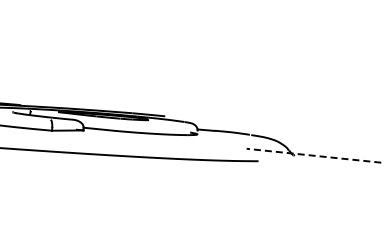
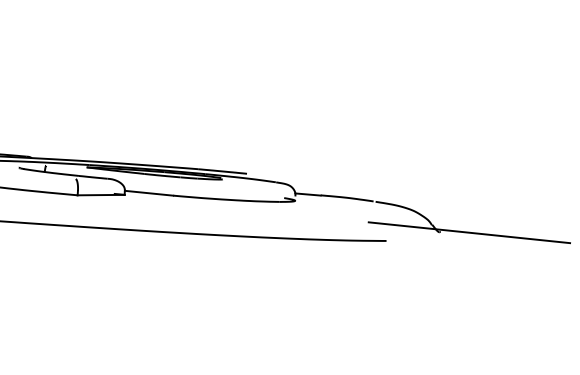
line: (313, 155) -> (468, 232), dashed -> solid

